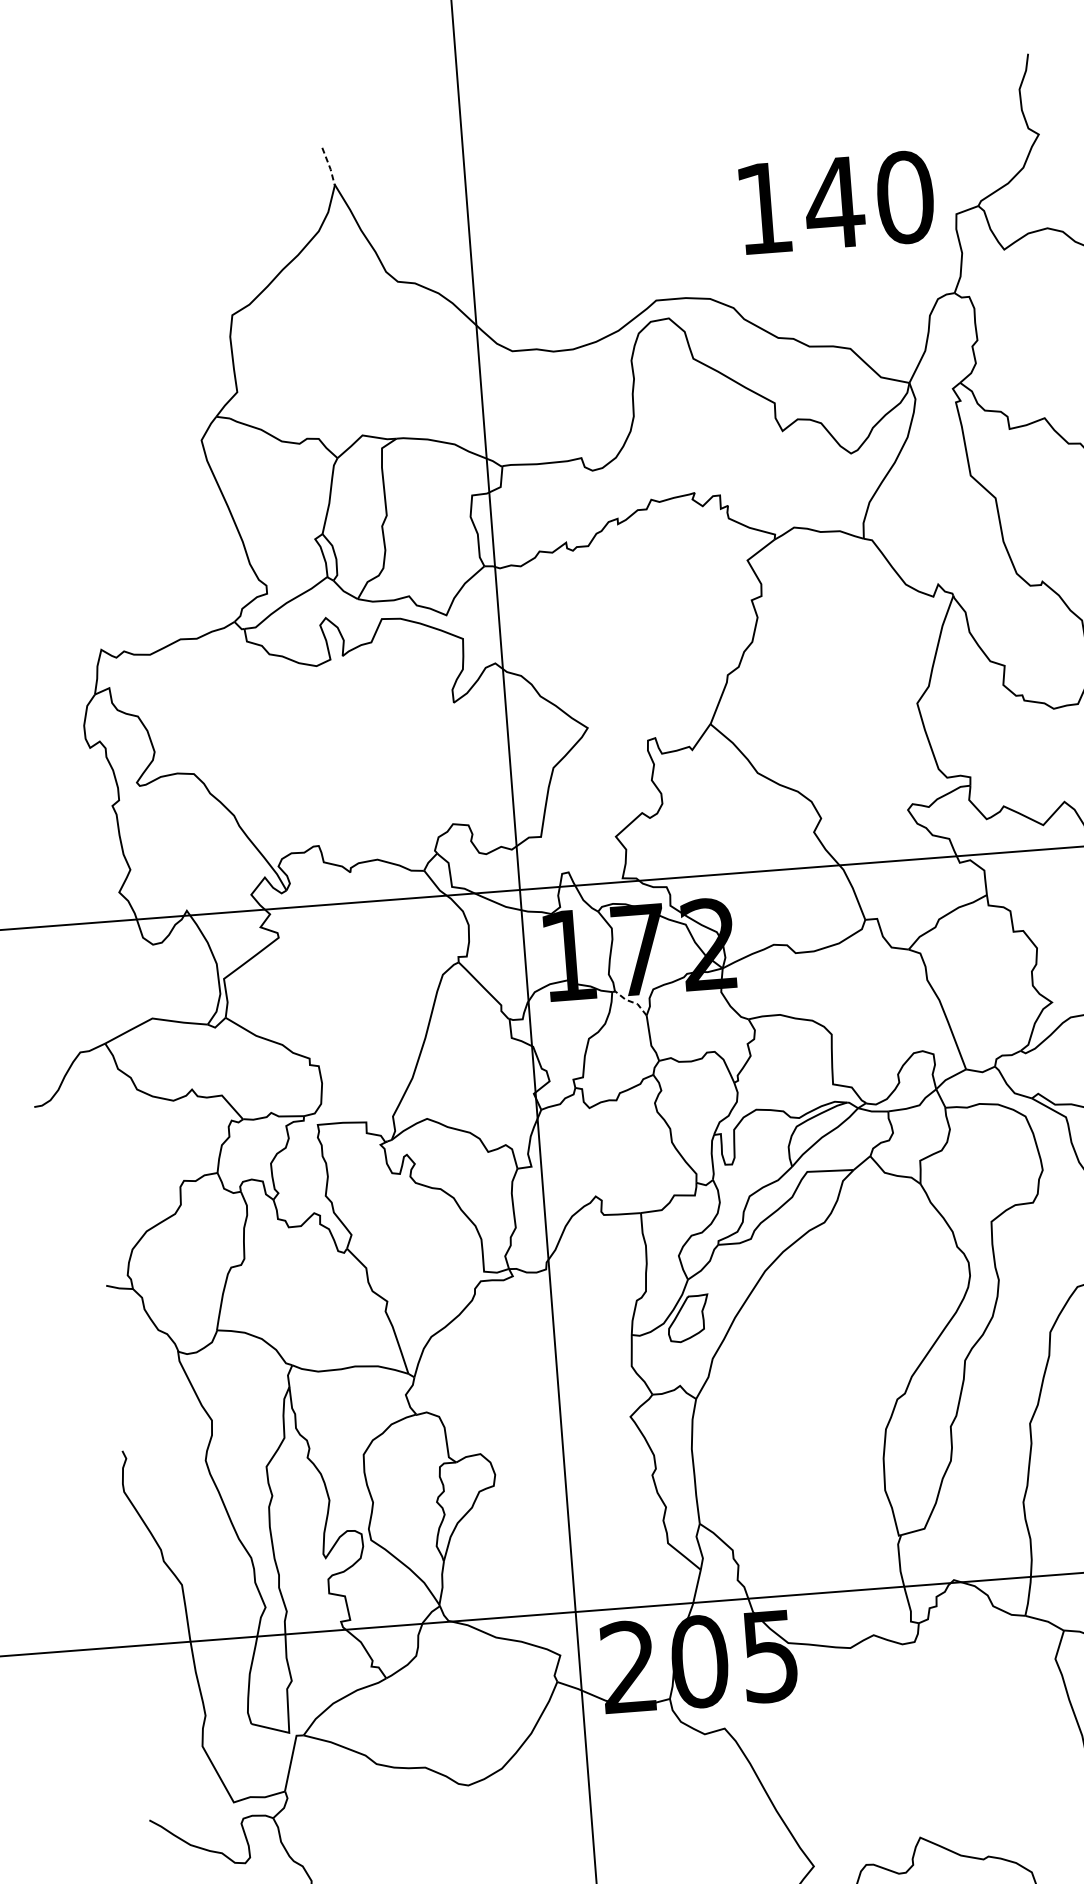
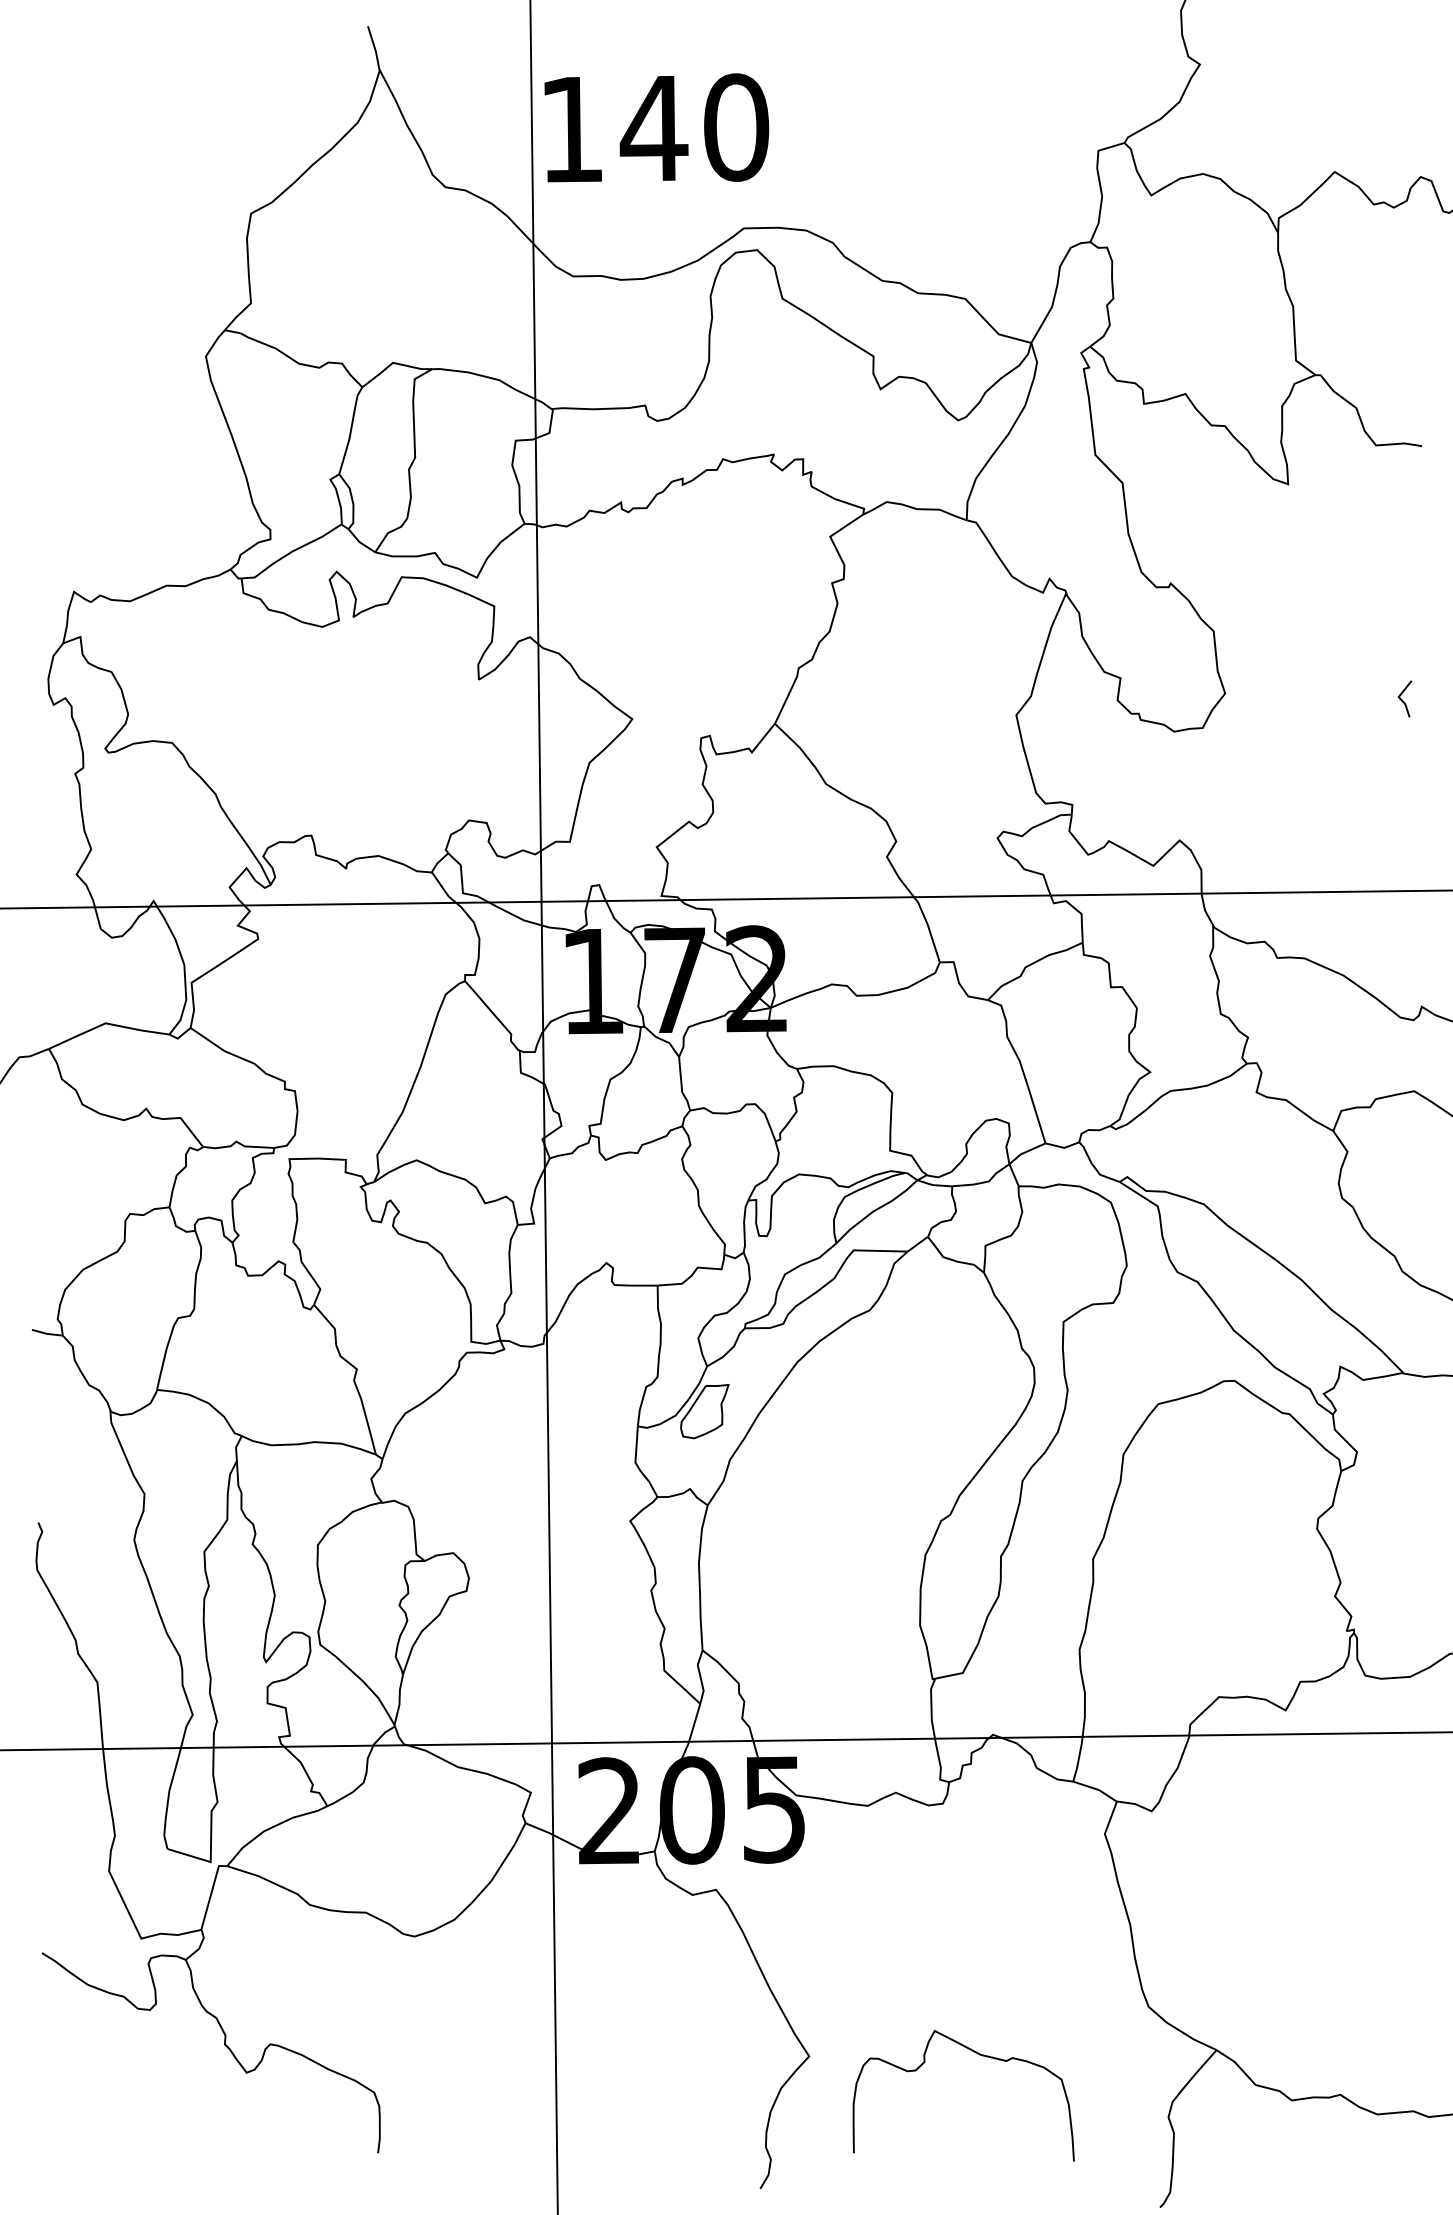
line: (329, 166) -> (374, 48), dashed -> solid
text: (836, 201) -> (656, 127), moved
line: (632, 1002) -> (663, 1040), dashed -> solid

